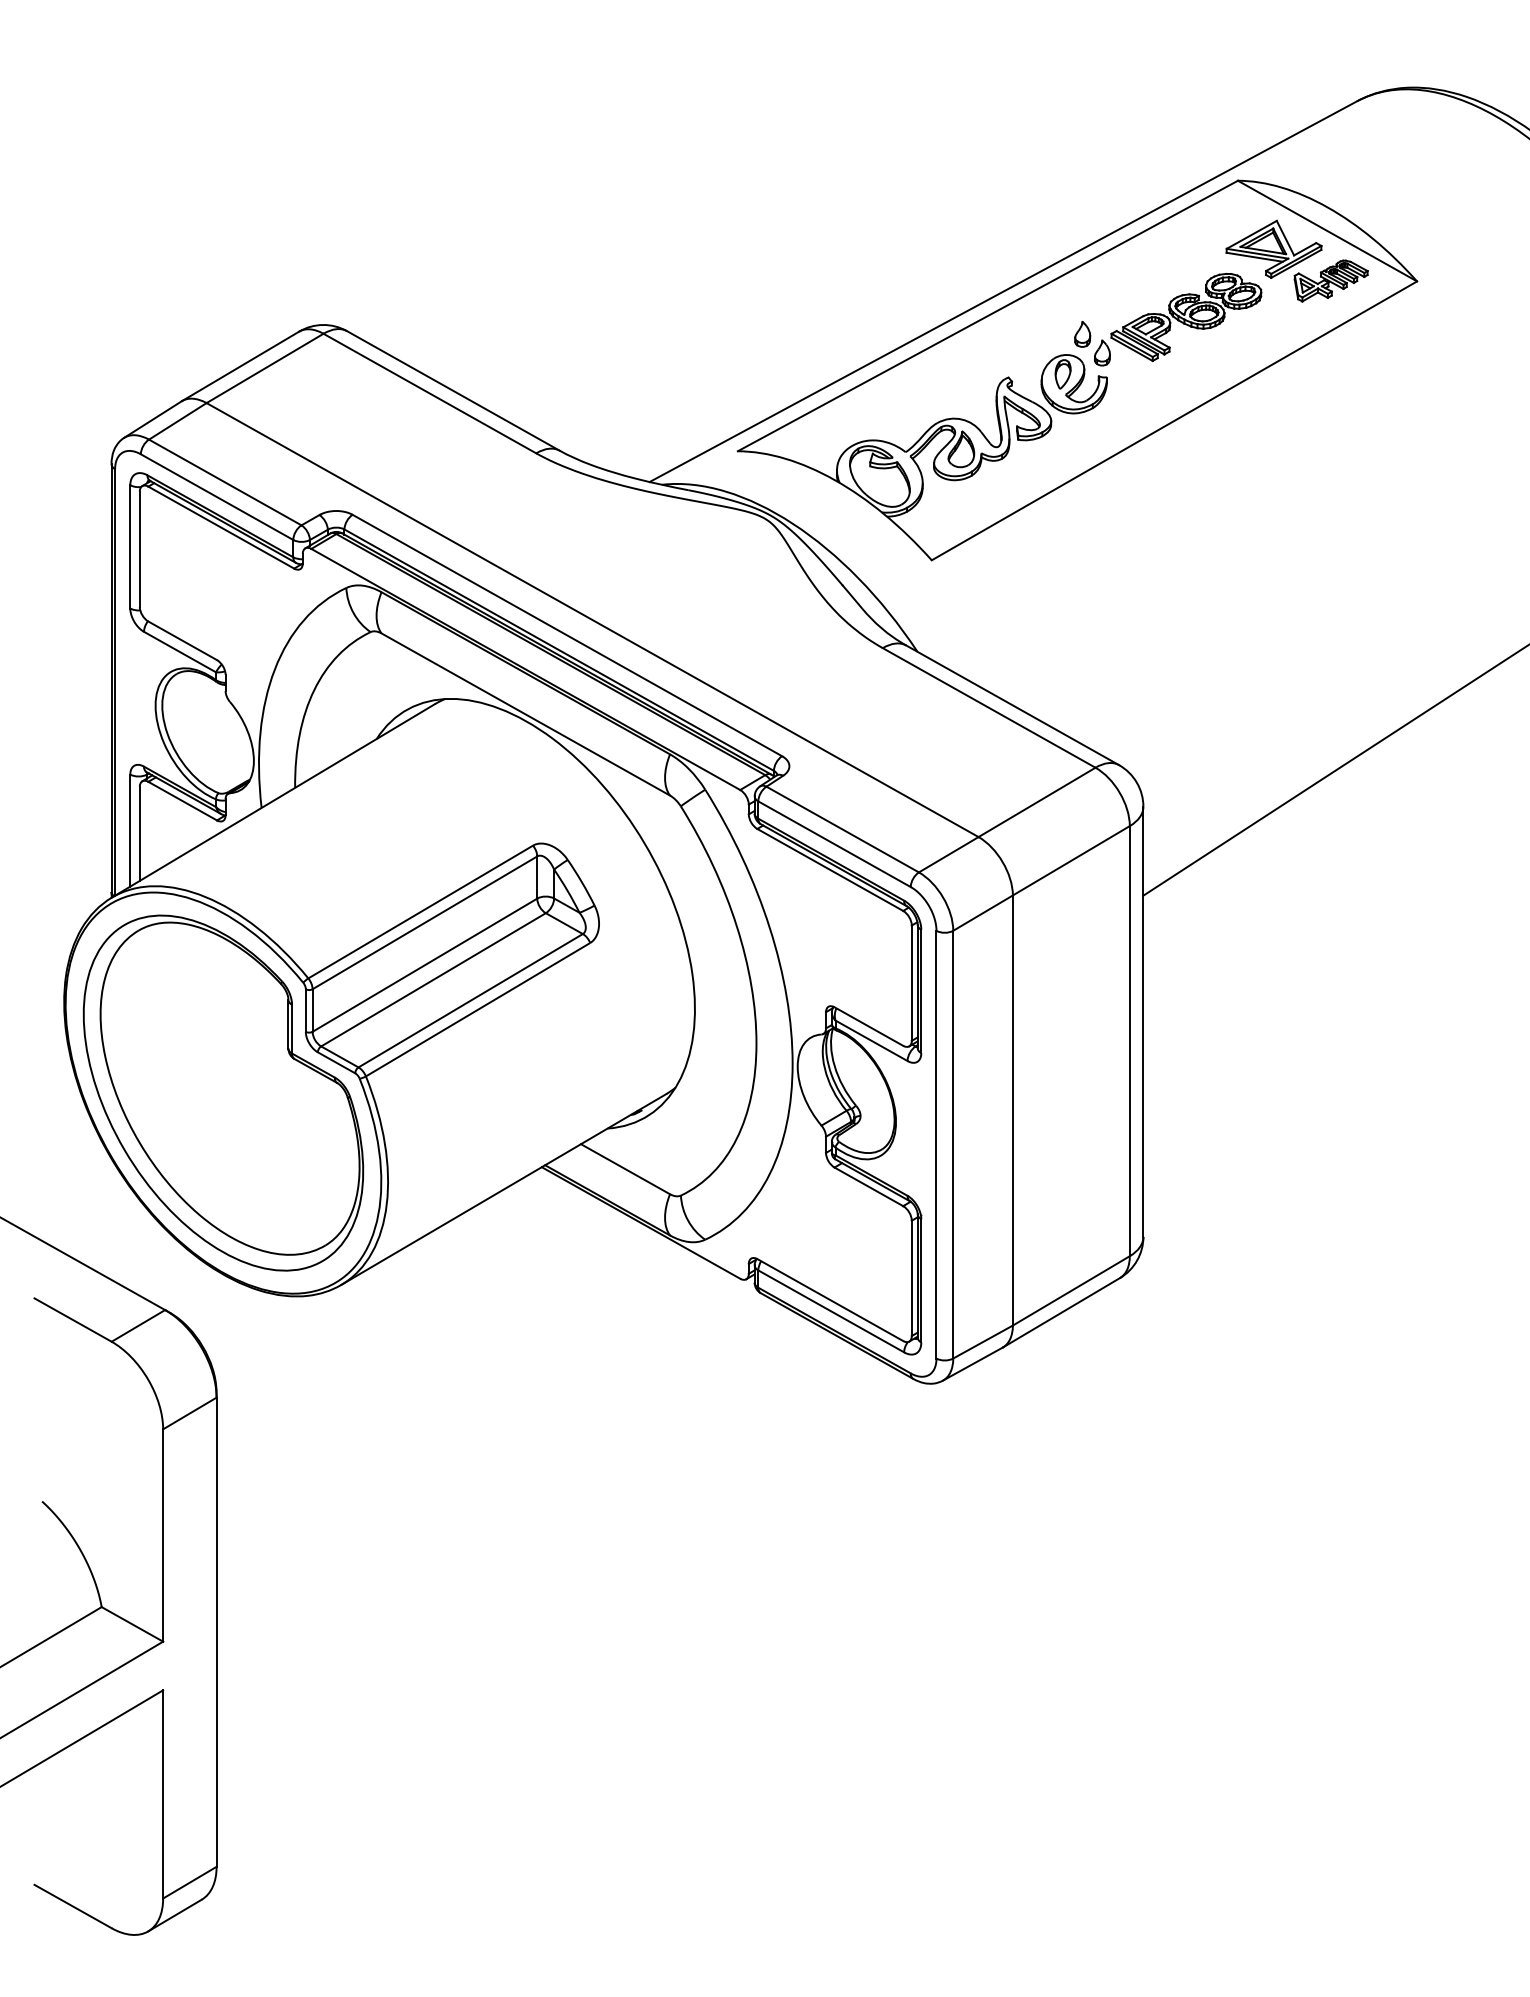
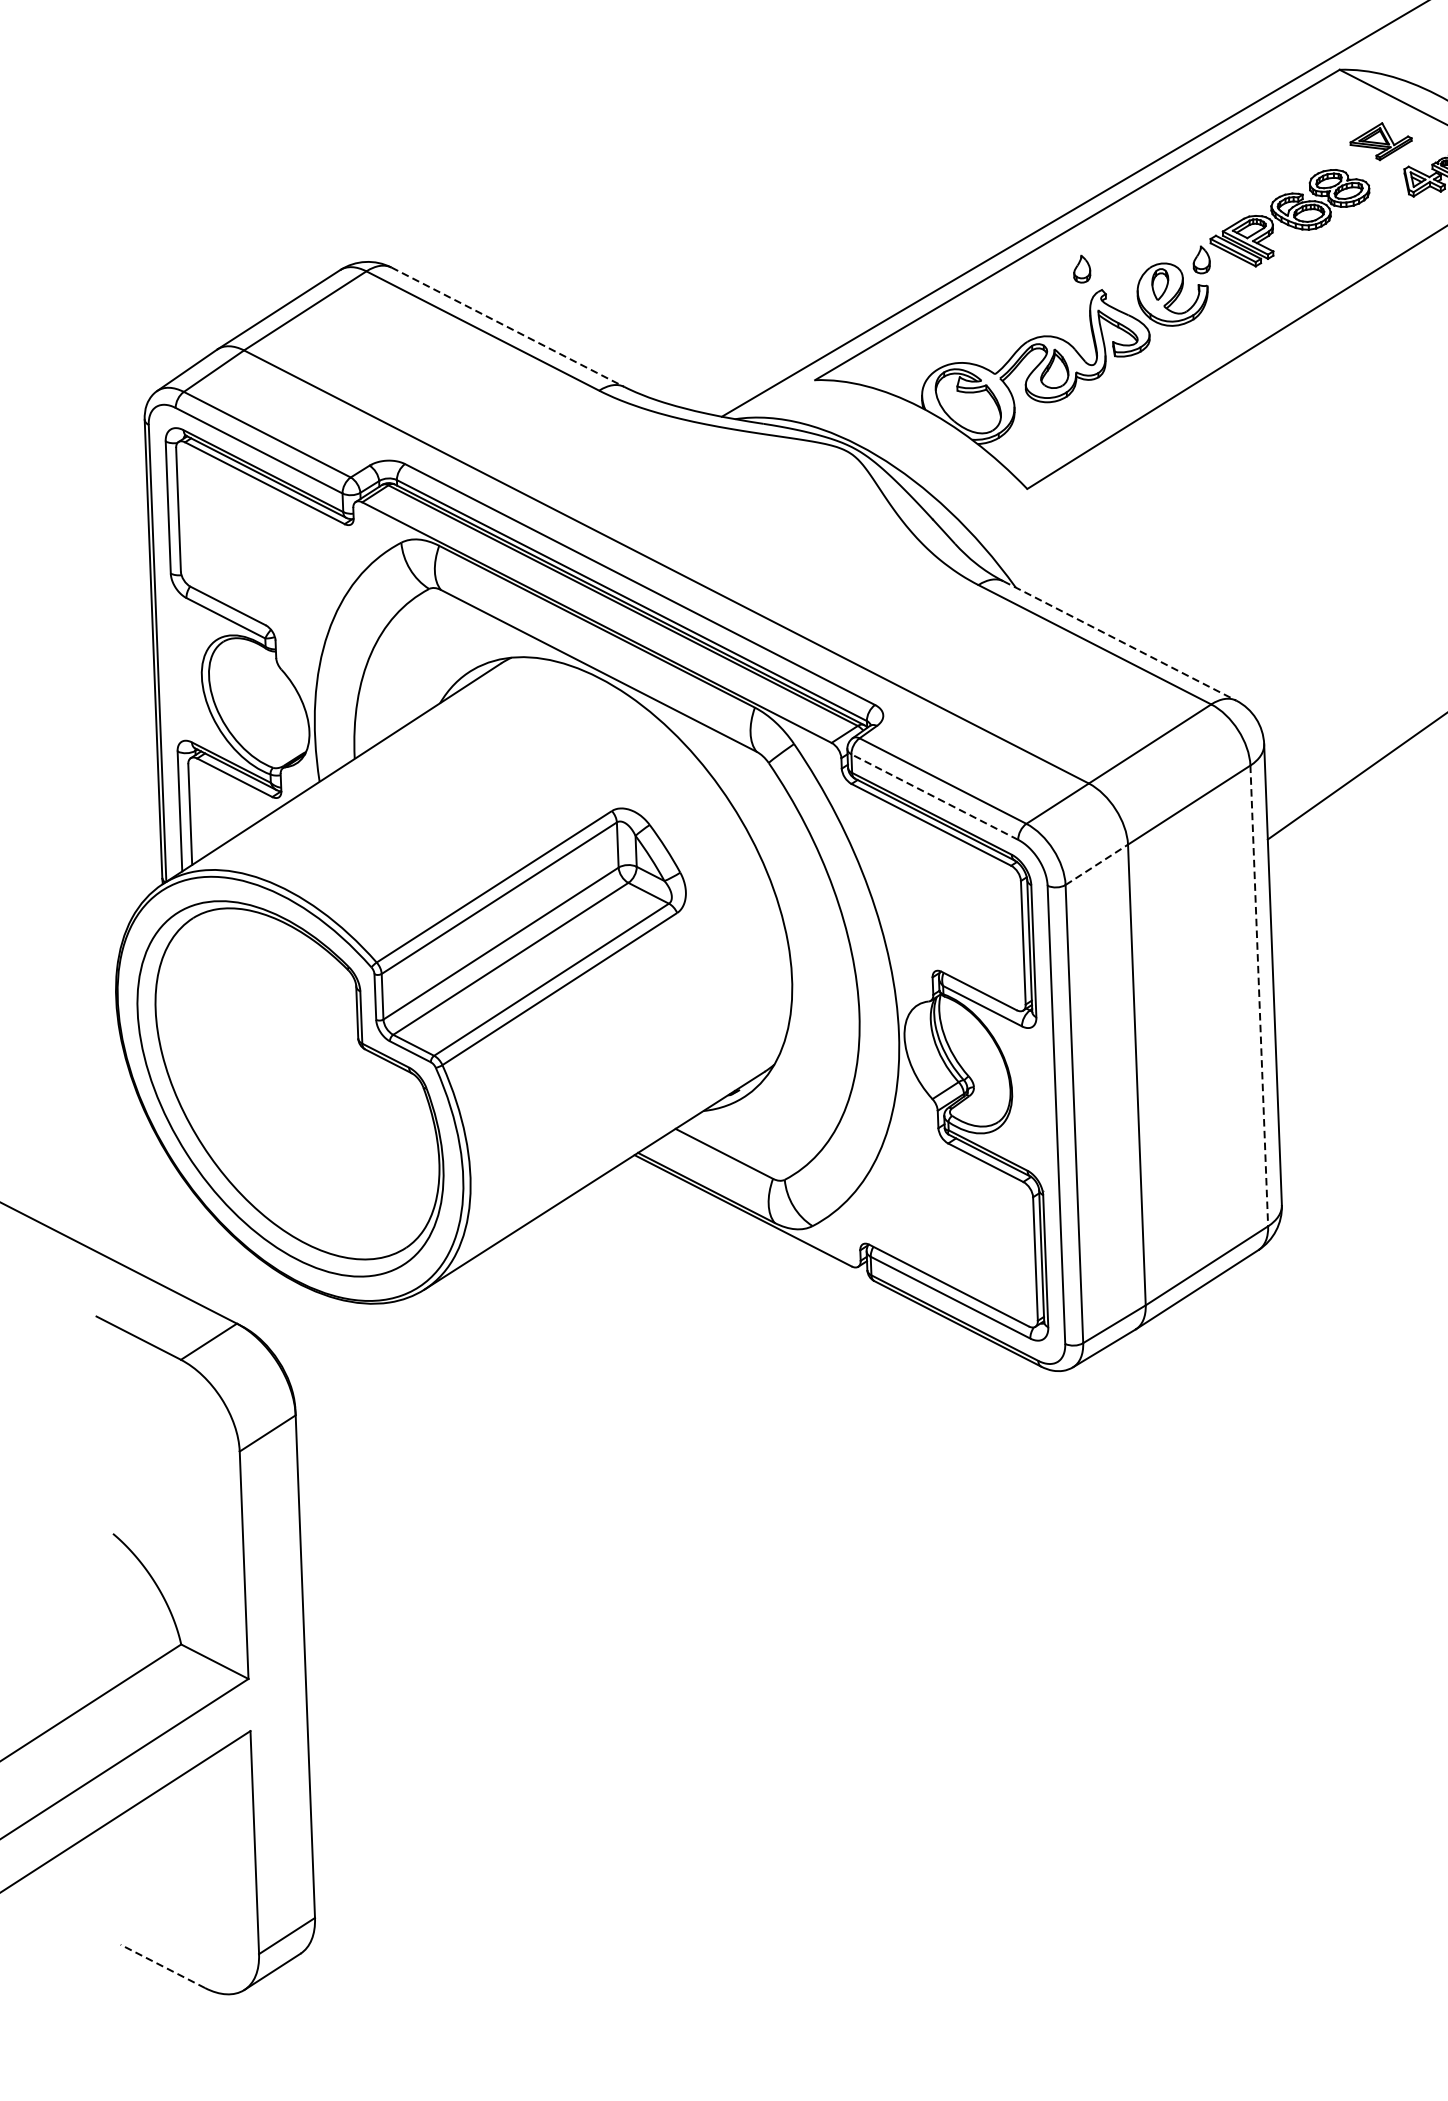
part: (1273, 248) -> (1380, 140), size x0.6
part: (1082, 334) -> (1081, 269), moved
line: (453, 391) -> (508, 327), solid -> dashed
line: (1013, 705) -> (1120, 641), solid -> dashed
line: (834, 843) -> (934, 796), solid -> dashed
line: (983, 913) -> (1097, 865), solid -> dashed
line: (1129, 1041) -> (1258, 996), solid -> dashed
line: (72, 1906) -> (162, 1966), solid -> dashed

